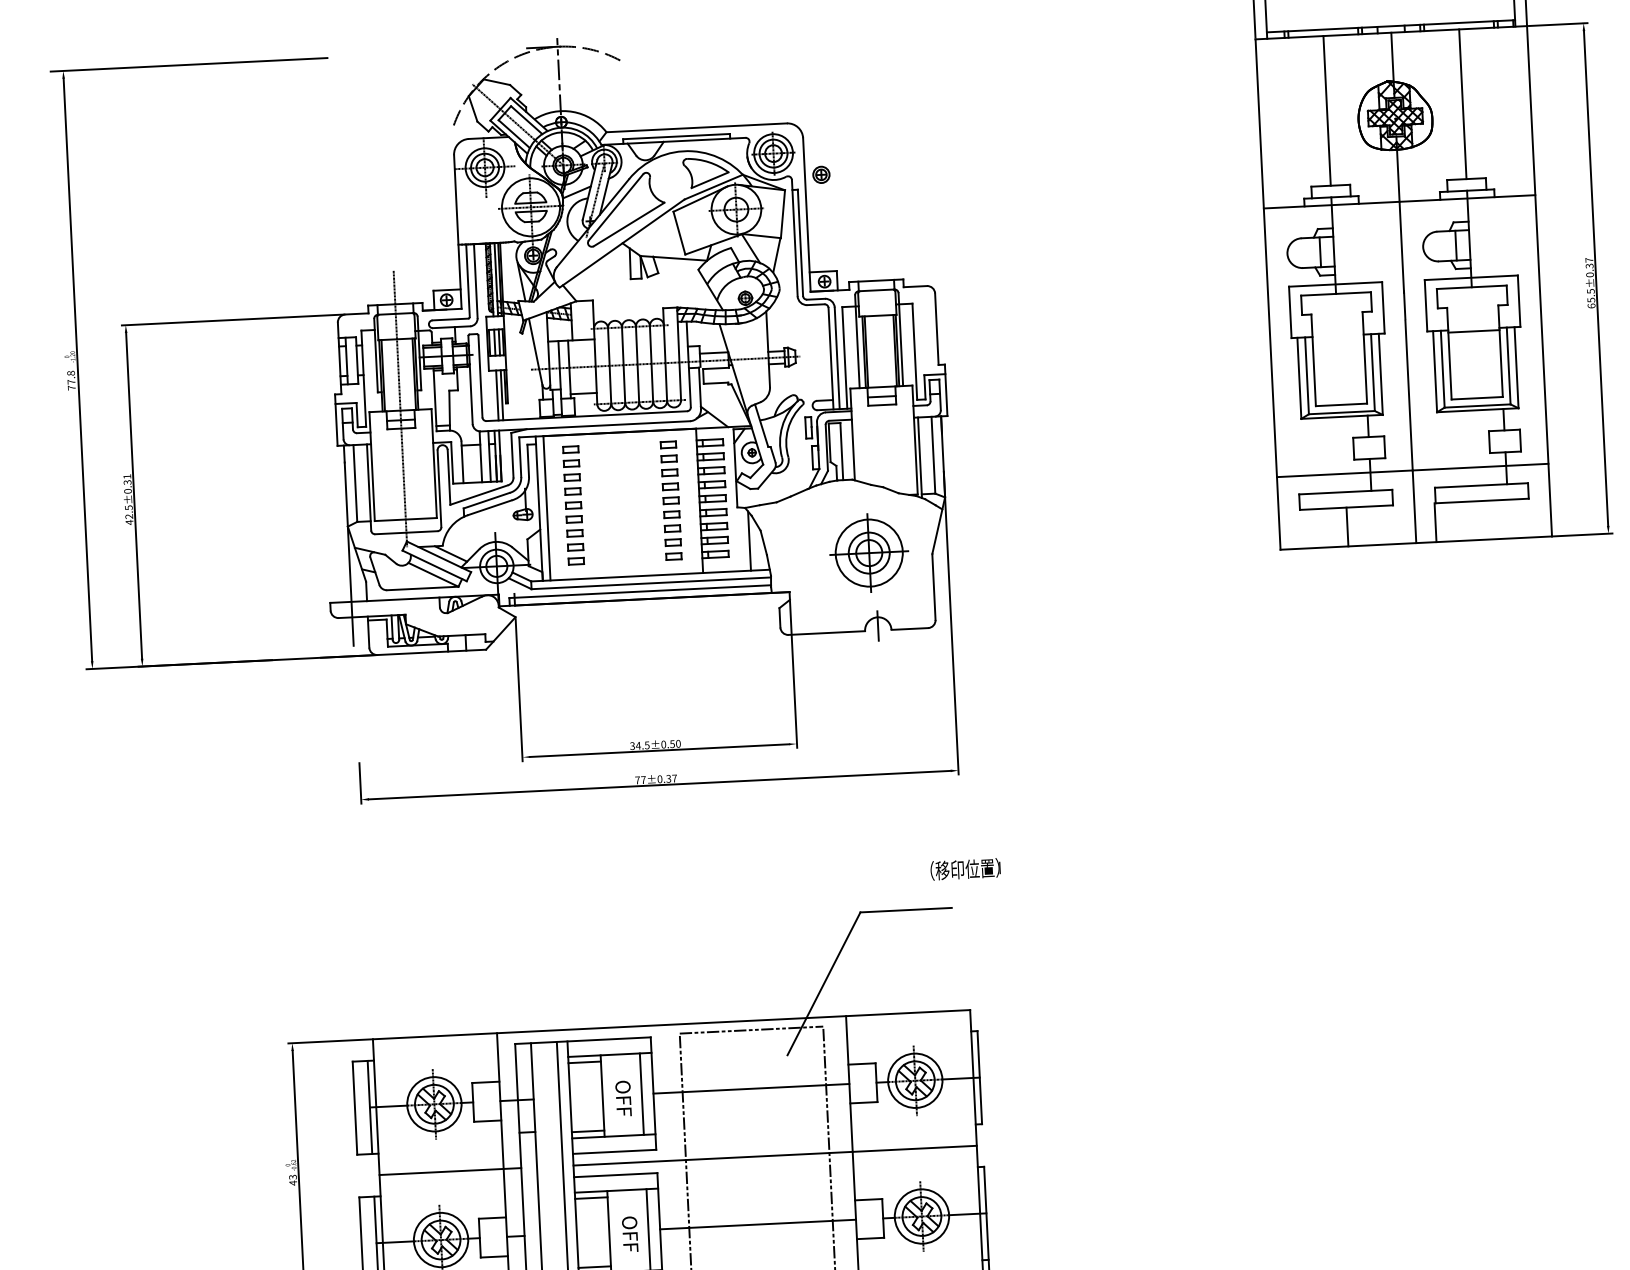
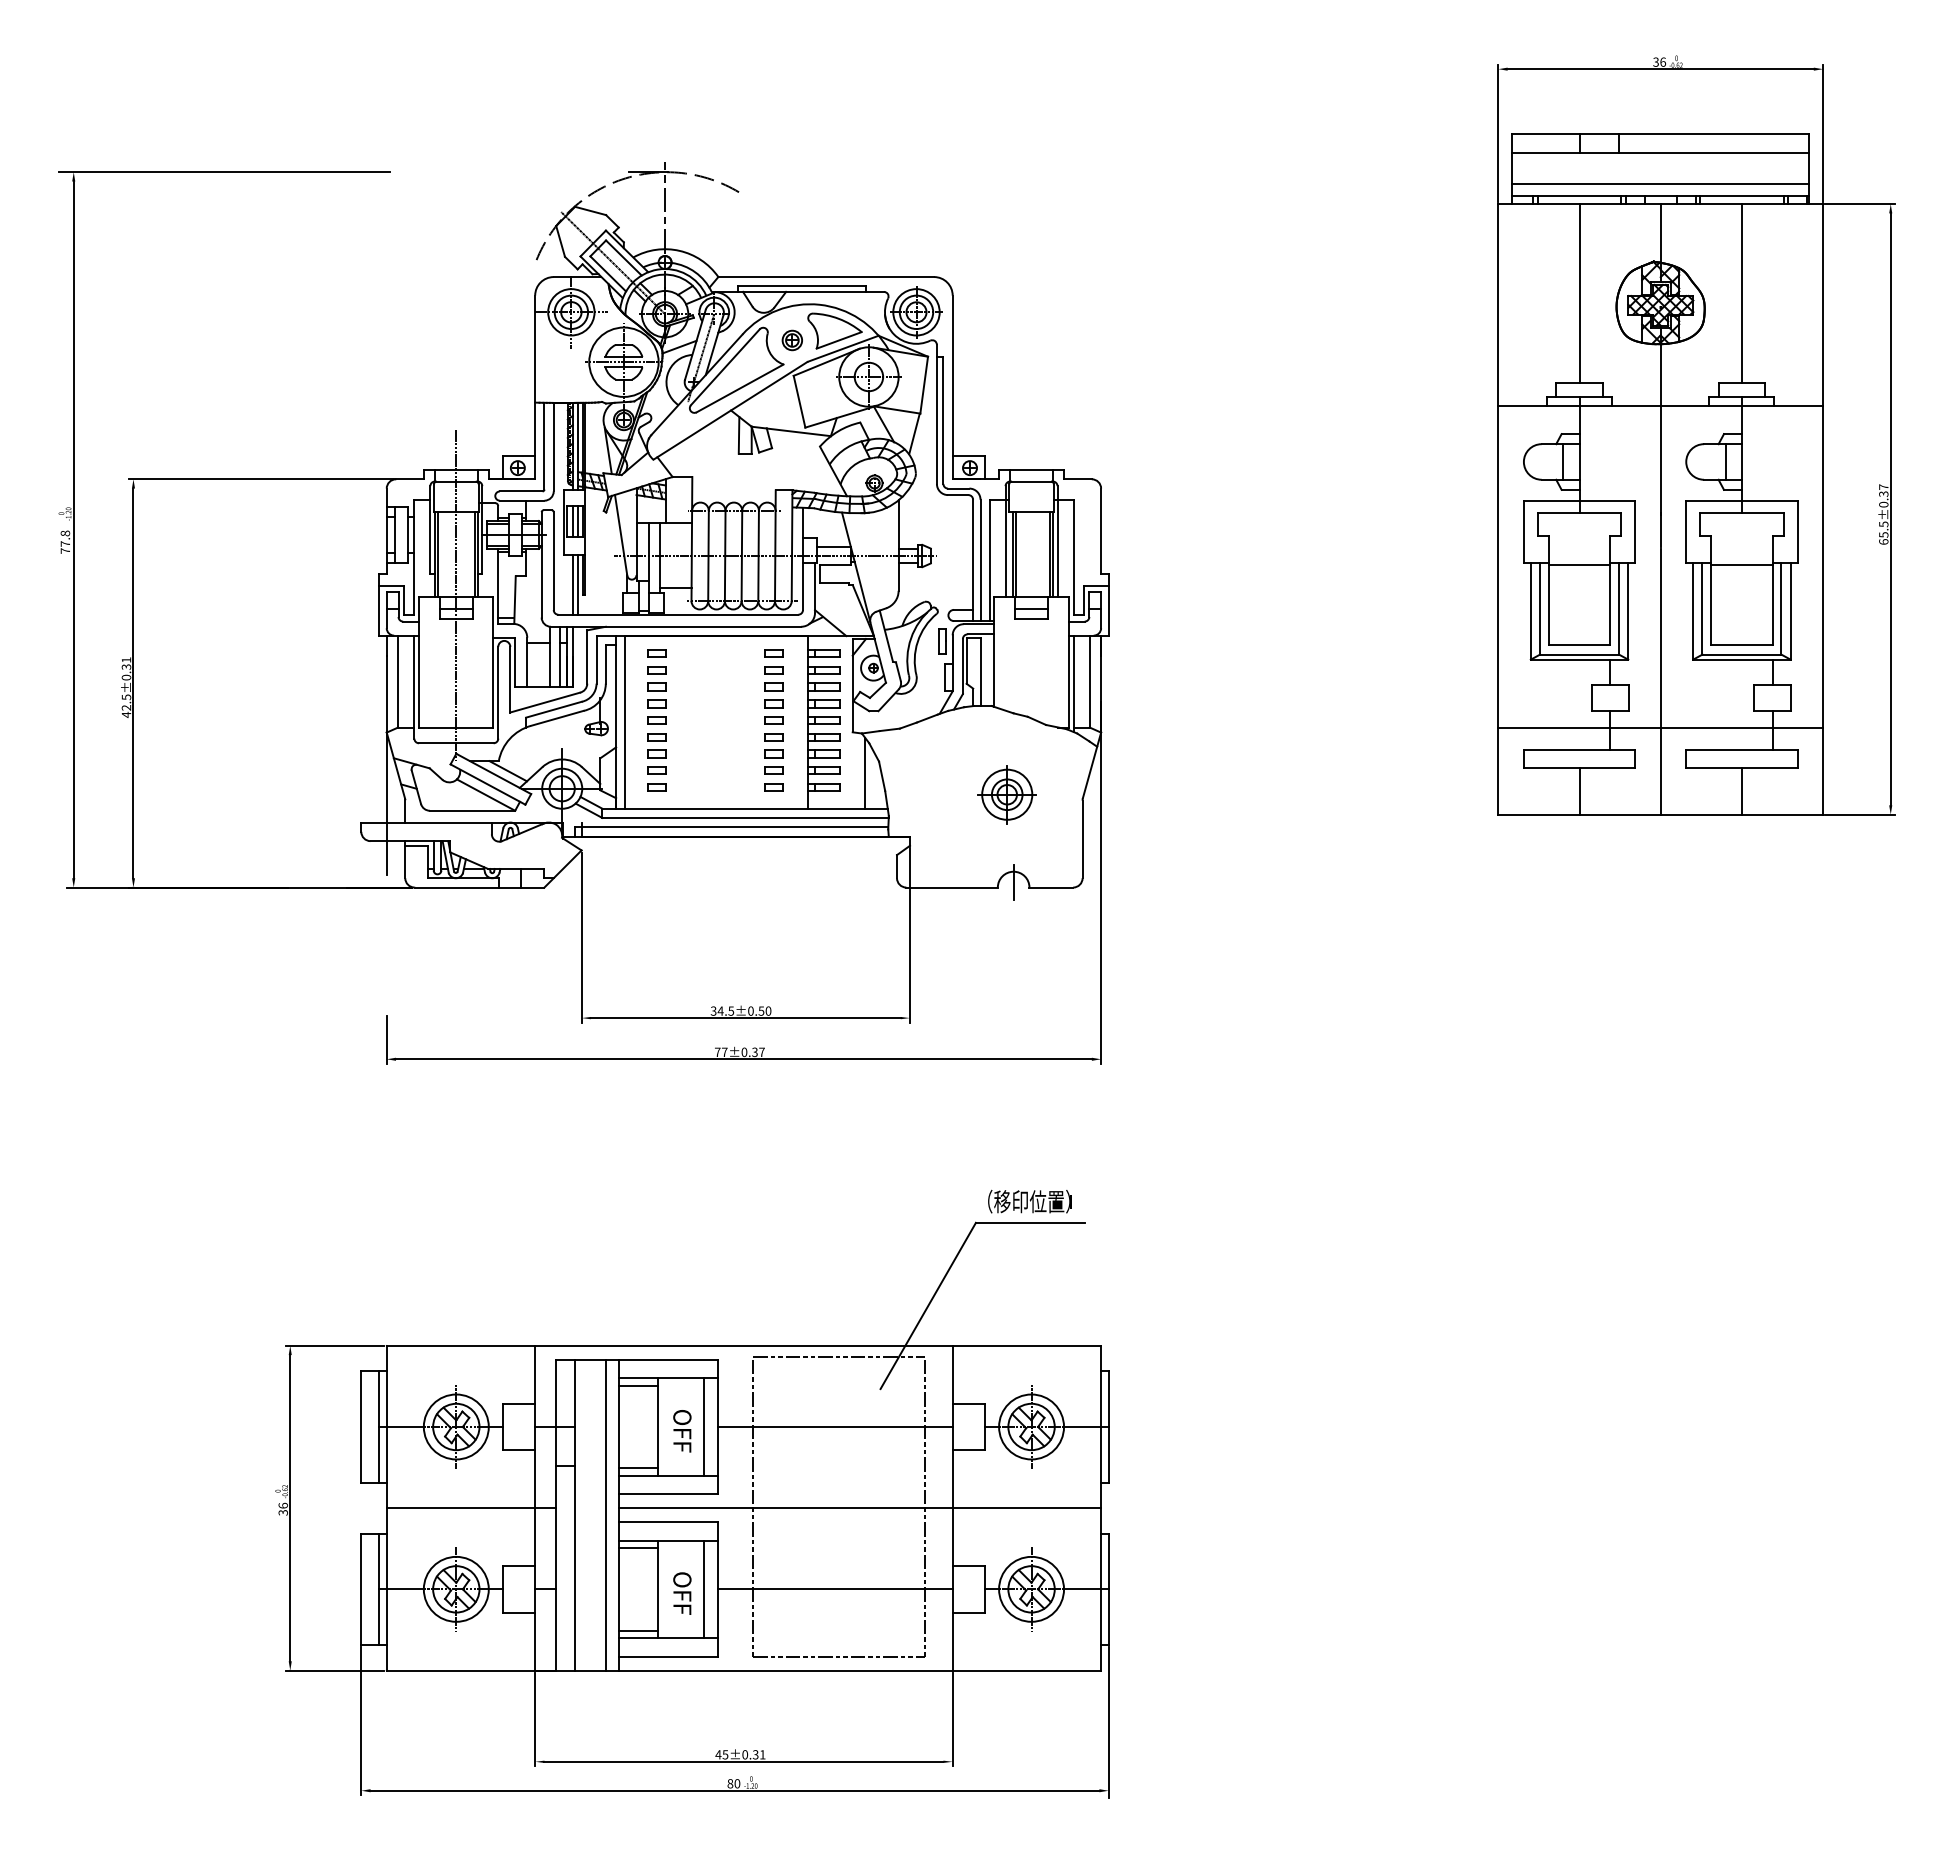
line: (1390, 15) -> (1660, 183), added
part: (820, 174) -> (791, 340), moved
line: (1338, 338) -> (1579, 565), added
line: (1435, 522) -> (1741, 791), moved
part: (868, 553) -> (1006, 794), size x0.62
text: (965, 869) -> (1029, 1201), moved
text: (292, 1179) -> (282, 1508), 43 -> 36

